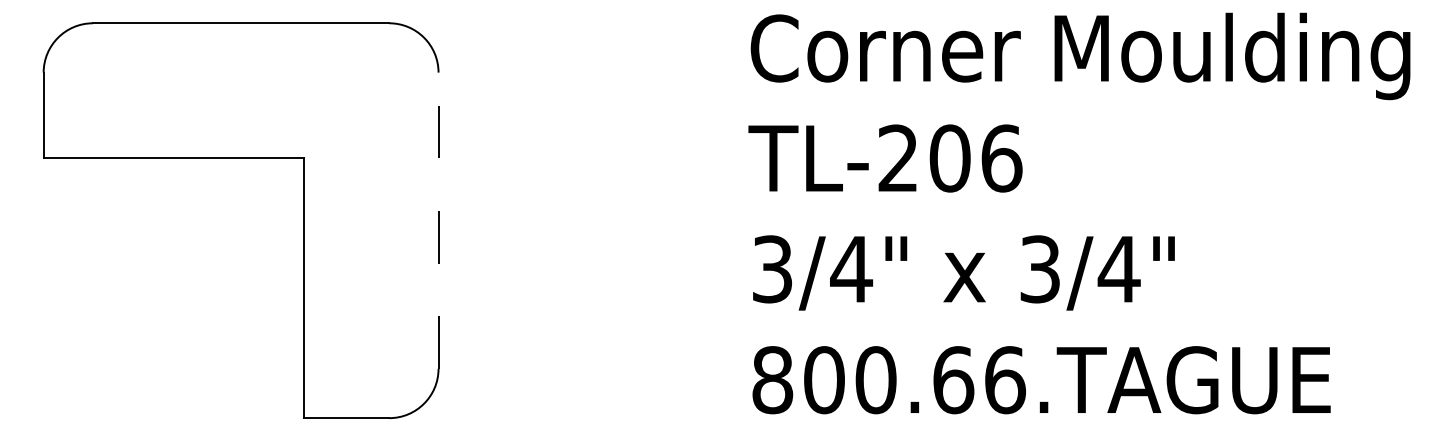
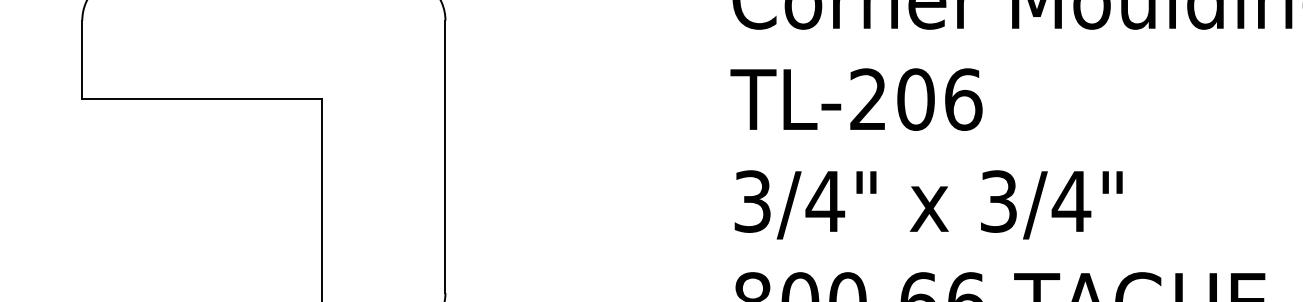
line: (438, 220) -> (445, 156), dashed -> solid

